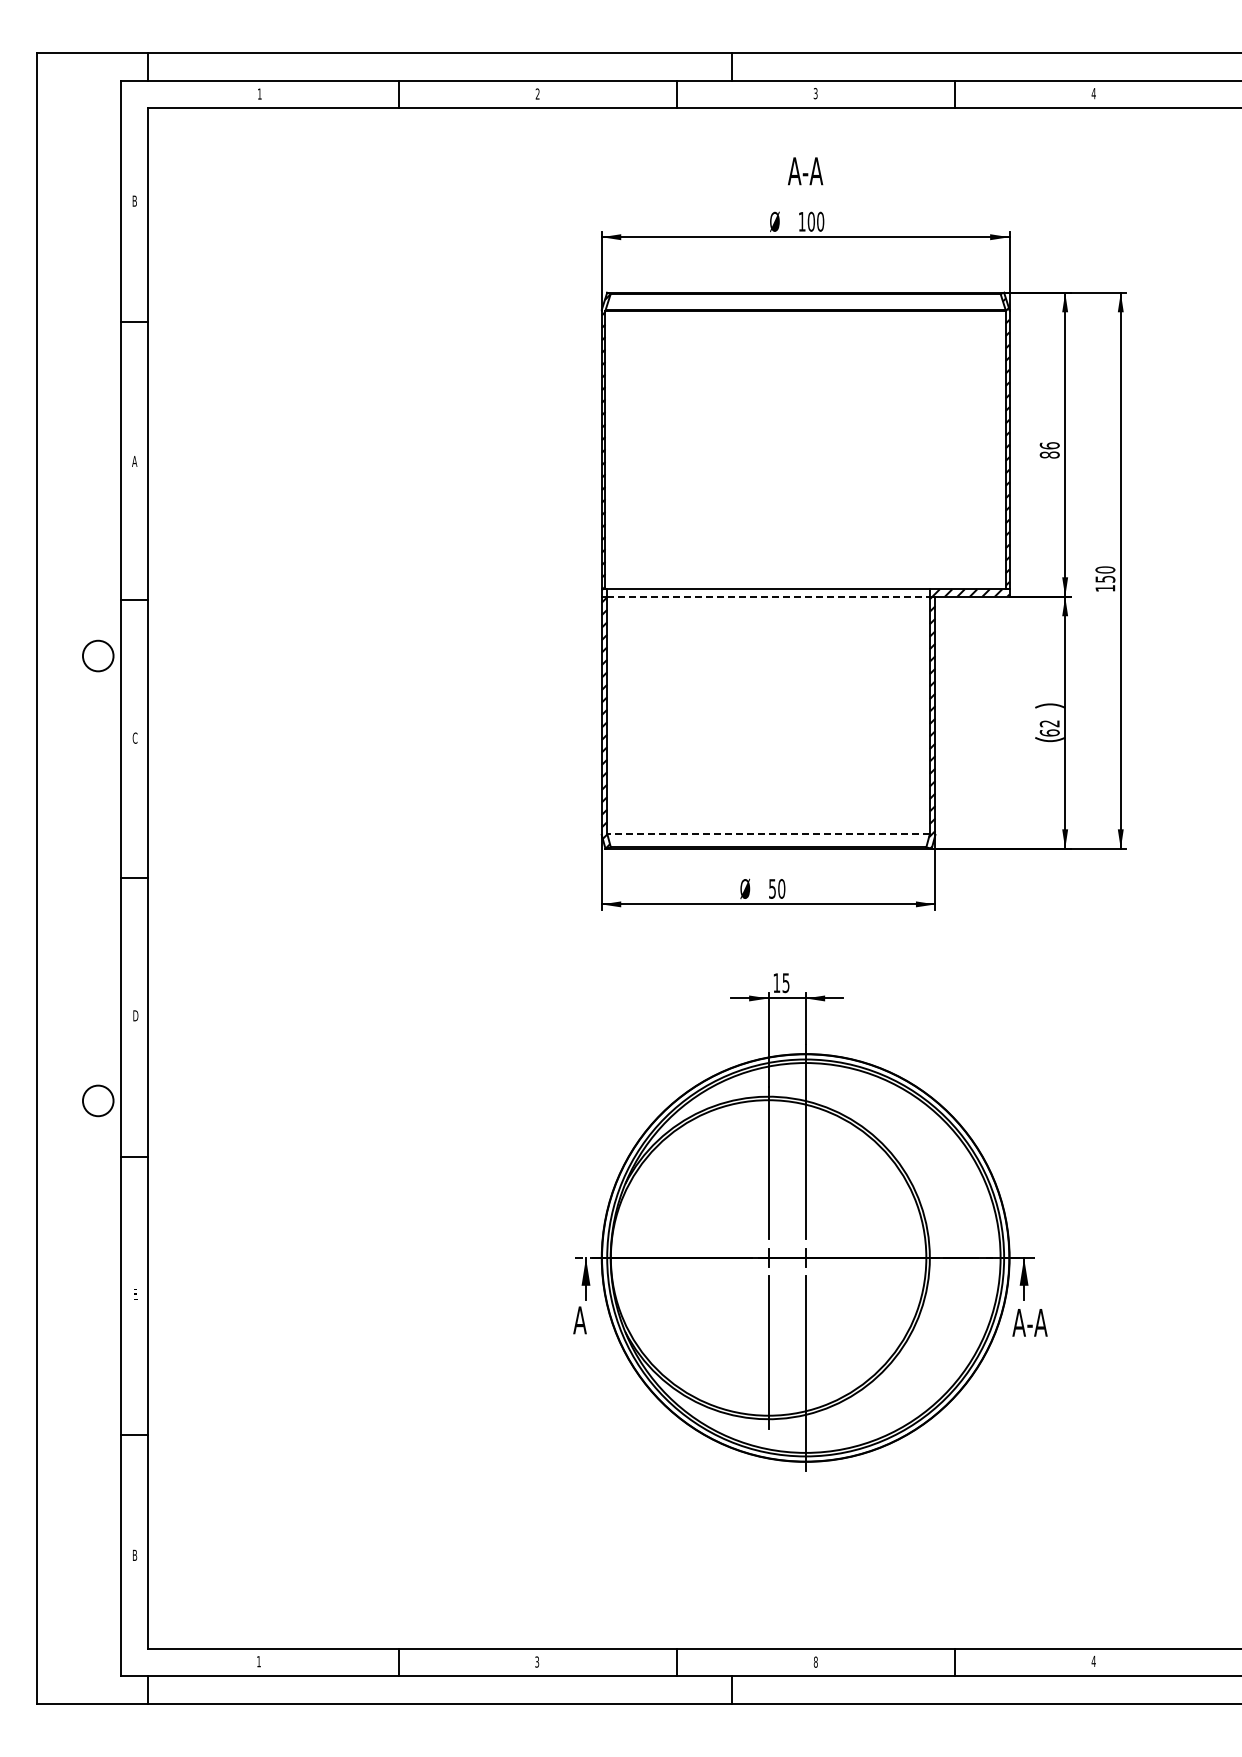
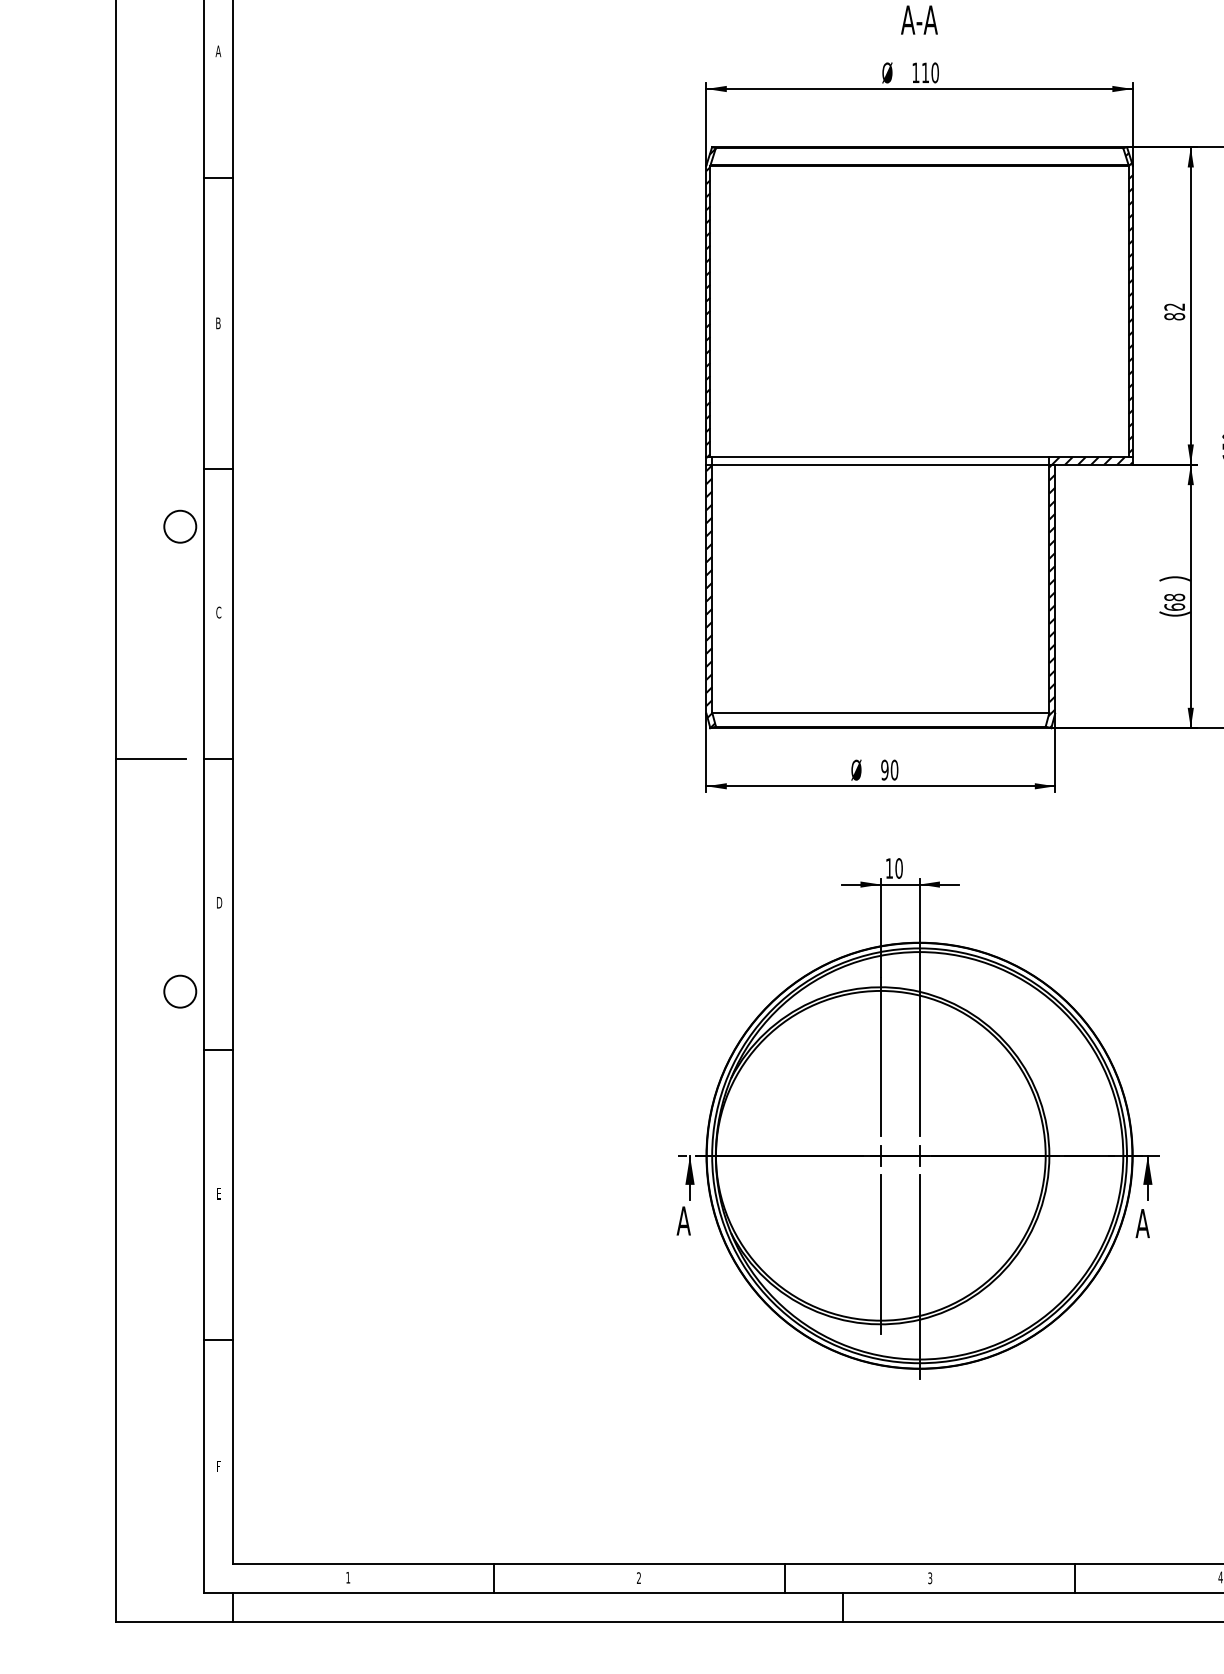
text: (134, 200) -> (218, 50), B -> A
text: (810, 221) -> (924, 72), 100 -> 110
text: (1049, 445) -> (1174, 306), 86 -> 82
text: (134, 461) -> (218, 323), A -> B
line: (769, 596) -> (881, 464), dashed -> solid
text: (1049, 723) -> (1174, 597), 62 -> 68
line: (768, 834) -> (880, 713), dashed -> solid
line: (70, 878) -> (151, 759), added
text: (772, 888) -> (884, 769), 50 -> 90
text: (785, 983) -> (898, 868), 15 -> 10
text: (1037, 1322) -> (1161, 1223), A-A -> A
text: (135, 1554) -> (219, 1465), B -> F
text: (815, 1661) -> (929, 1577), 8 -> 3
text: (537, 1662) -> (639, 1578), 3 -> 2

